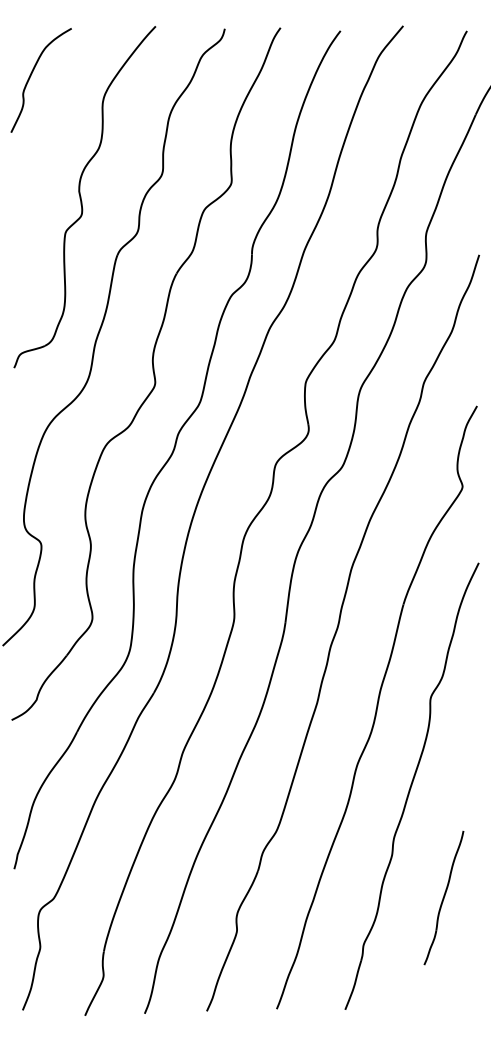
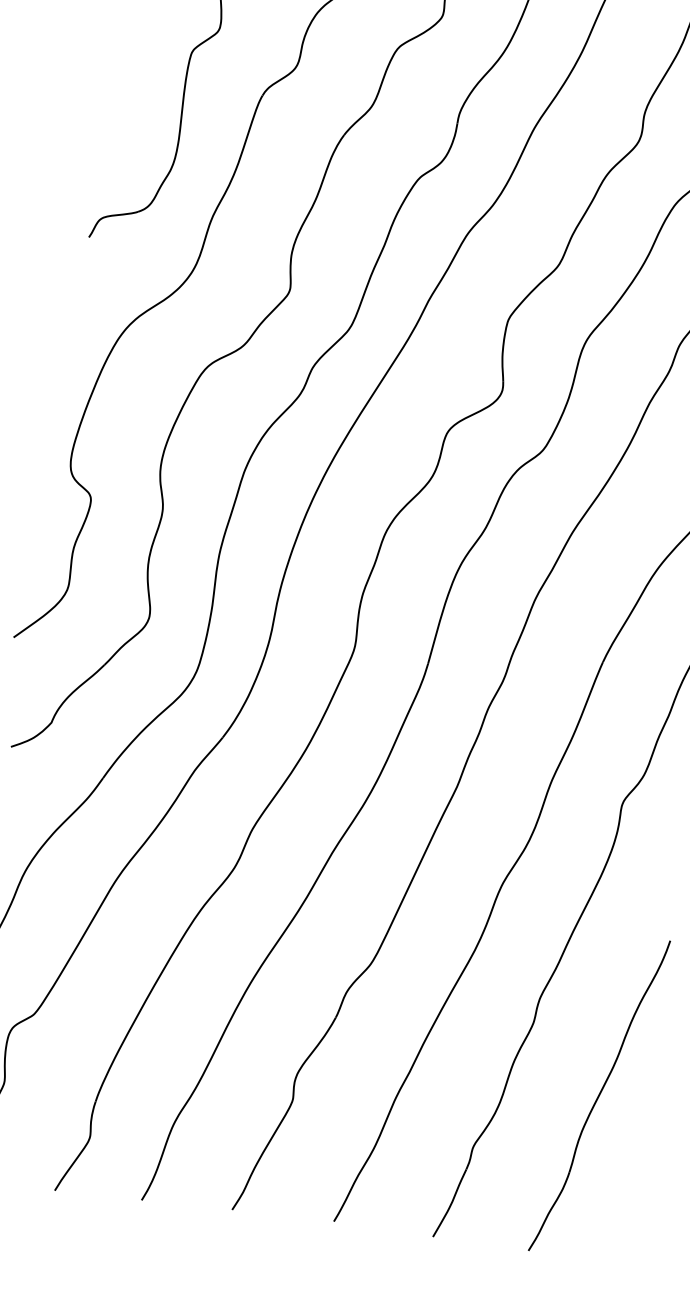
part: (443, 897) -> (599, 1095), size x1.67

